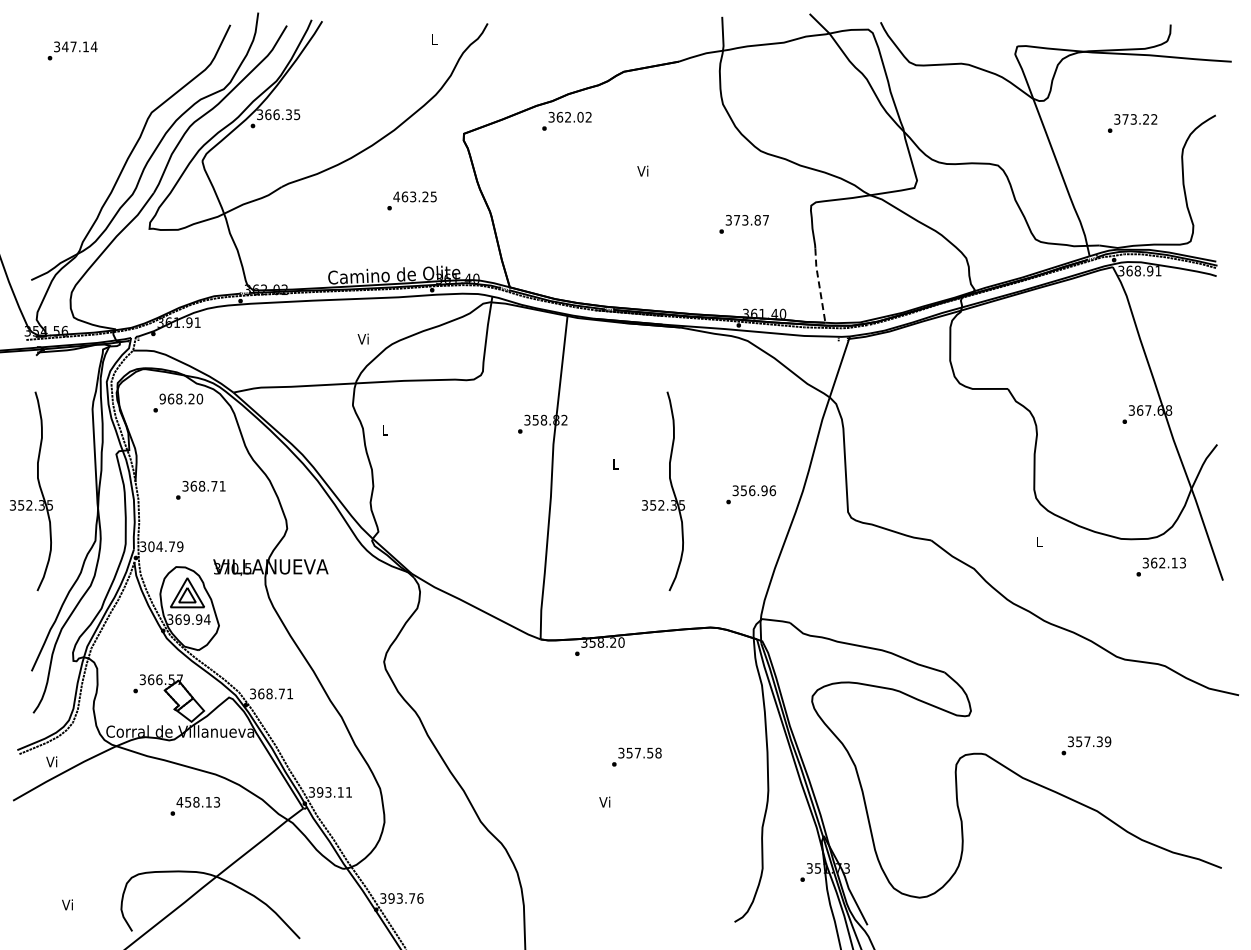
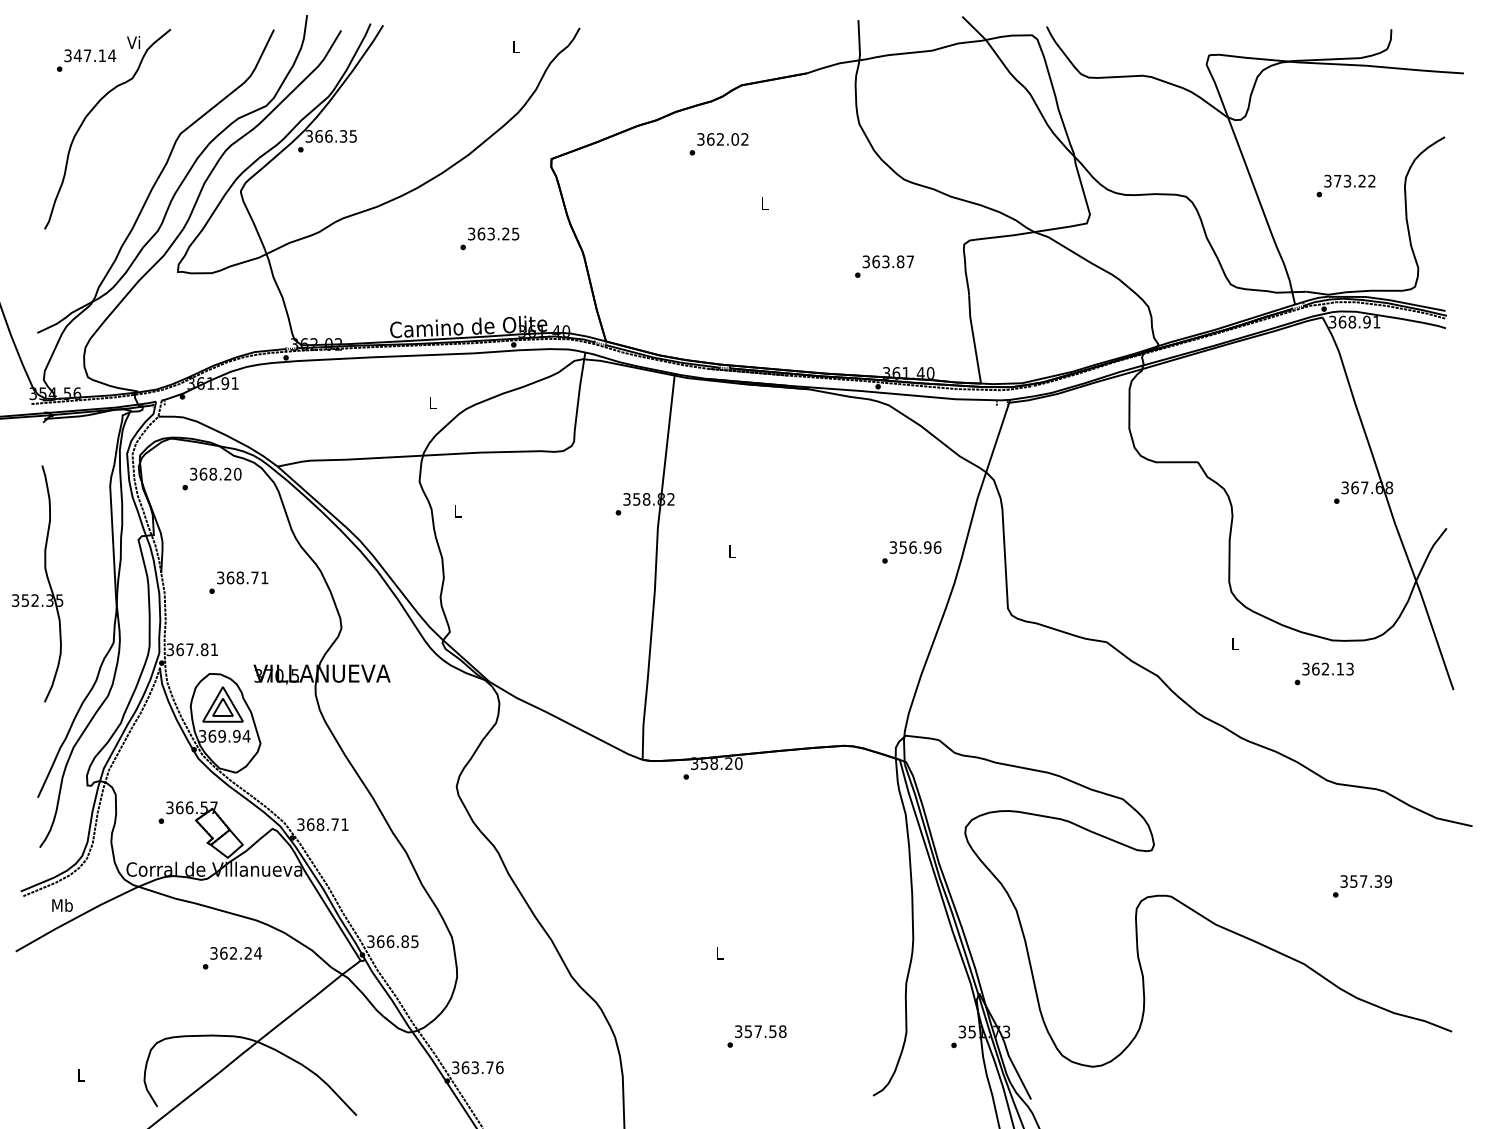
part: (74, 97) -> (88, 115), added
text: (566, 121) -> (718, 144), moved
text: (1132, 123) -> (1345, 186), moved
text: (642, 170) -> (763, 202), Vi -> L
text: (396, 196) -> (471, 233), 463.25 -> 363.25
text: (737, 220) -> (876, 262), 373.87 -> 363.87
line: (819, 285) -> (974, 339), dashed -> solid
text: (362, 338) -> (430, 402), Vi -> L
text: (162, 398) -> (193, 473), 968.20 -> 368.20
text: (751, 494) -> (912, 552), moved
part: (662, 500) -> (787, 594), removed
text: (165, 546) -> (196, 649), 304.79 -> 367.81
text: (1160, 566) -> (1323, 673), moved
text: (1086, 745) -> (1362, 885), moved
text: (636, 756) -> (756, 1035), moved
text: (52, 761) -> (62, 904), Vi -> Mb
text: (334, 792) -> (397, 941), 393.11 -> 366.85
text: (198, 801) -> (236, 952), 458.13 -> 362.24
text: (604, 801) -> (718, 952), Vi -> L
text: (391, 898) -> (465, 1067), 393.76 -> 363.76
text: (67, 904) -> (80, 1074), Vi -> L

